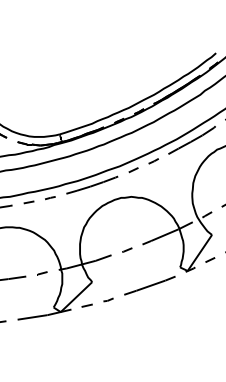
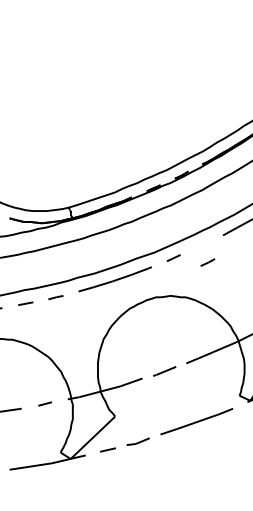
part: (153, 161) -> (207, 262), moved
part: (127, 249) -> (165, 370), size x1.6
part: (108, 299) -> (138, 441), size x1.6

